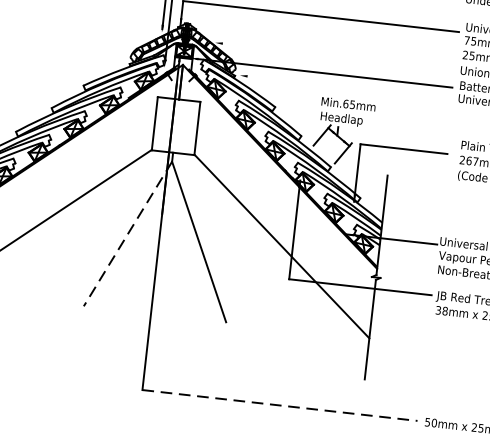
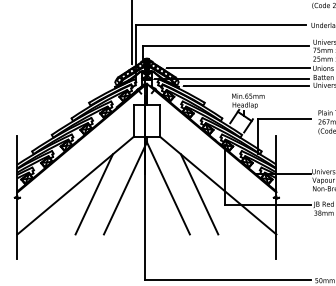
line: (335, 56) -> (237, 68), added
line: (347, 87) -> (246, 86), added
line: (128, 234) -> (125, 188), dashed -> solid
line: (73, 238) -> (93, 194), added
line: (249, 257) -> (199, 194), added
line: (281, 405) -> (228, 280), dashed -> solid

